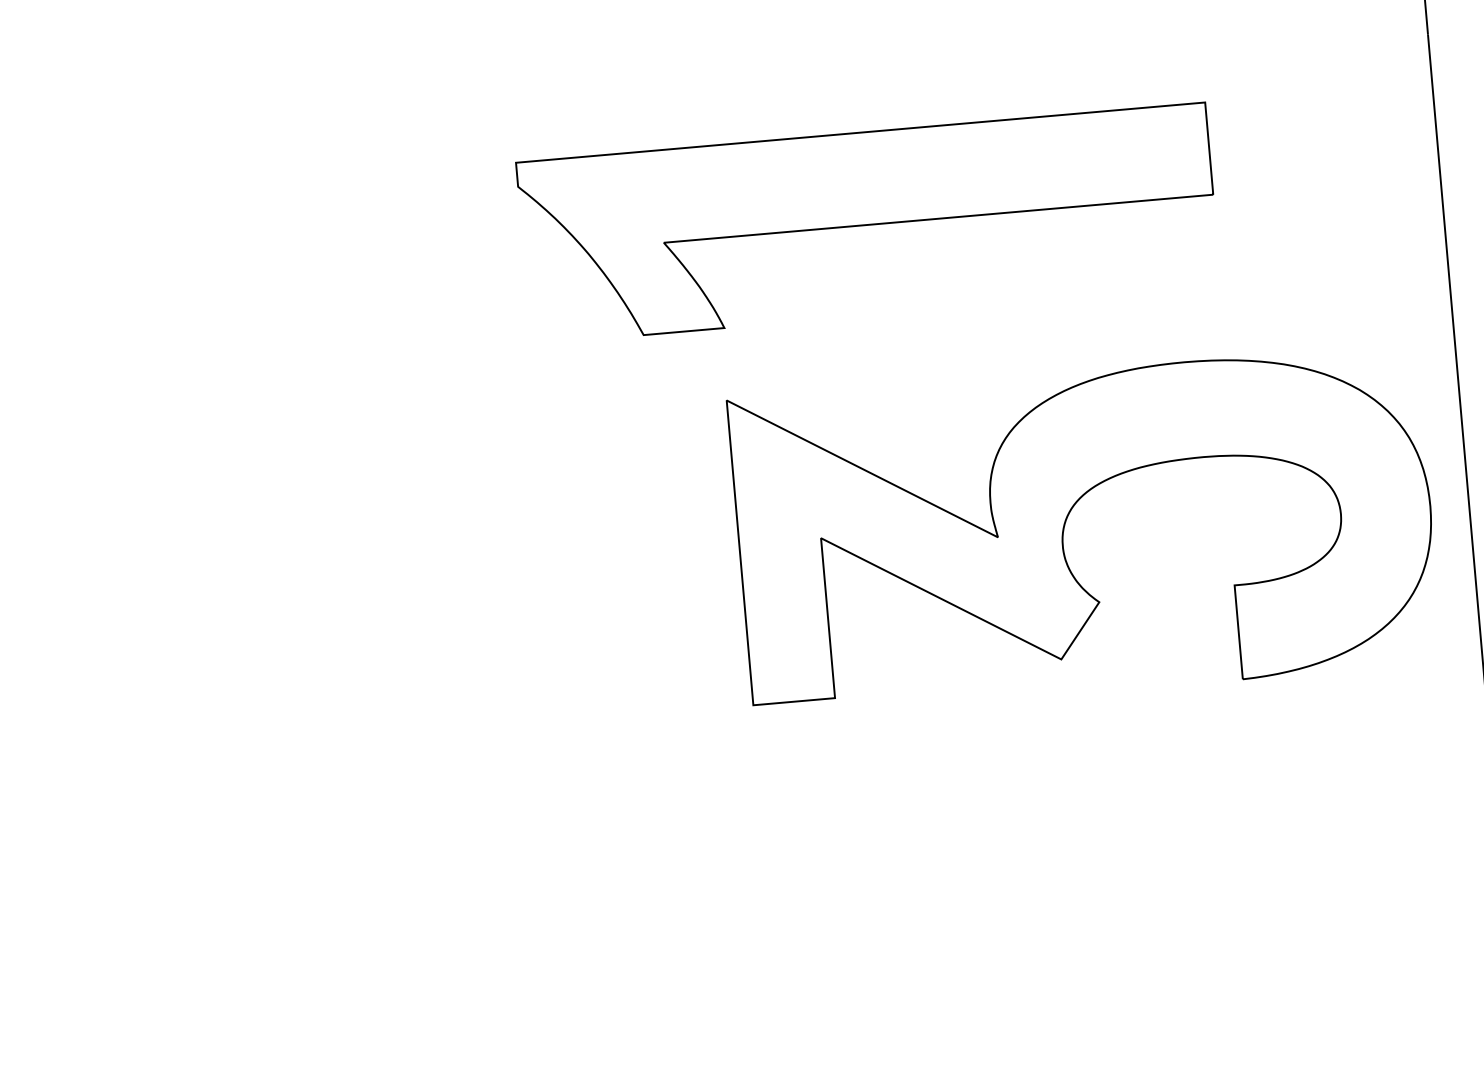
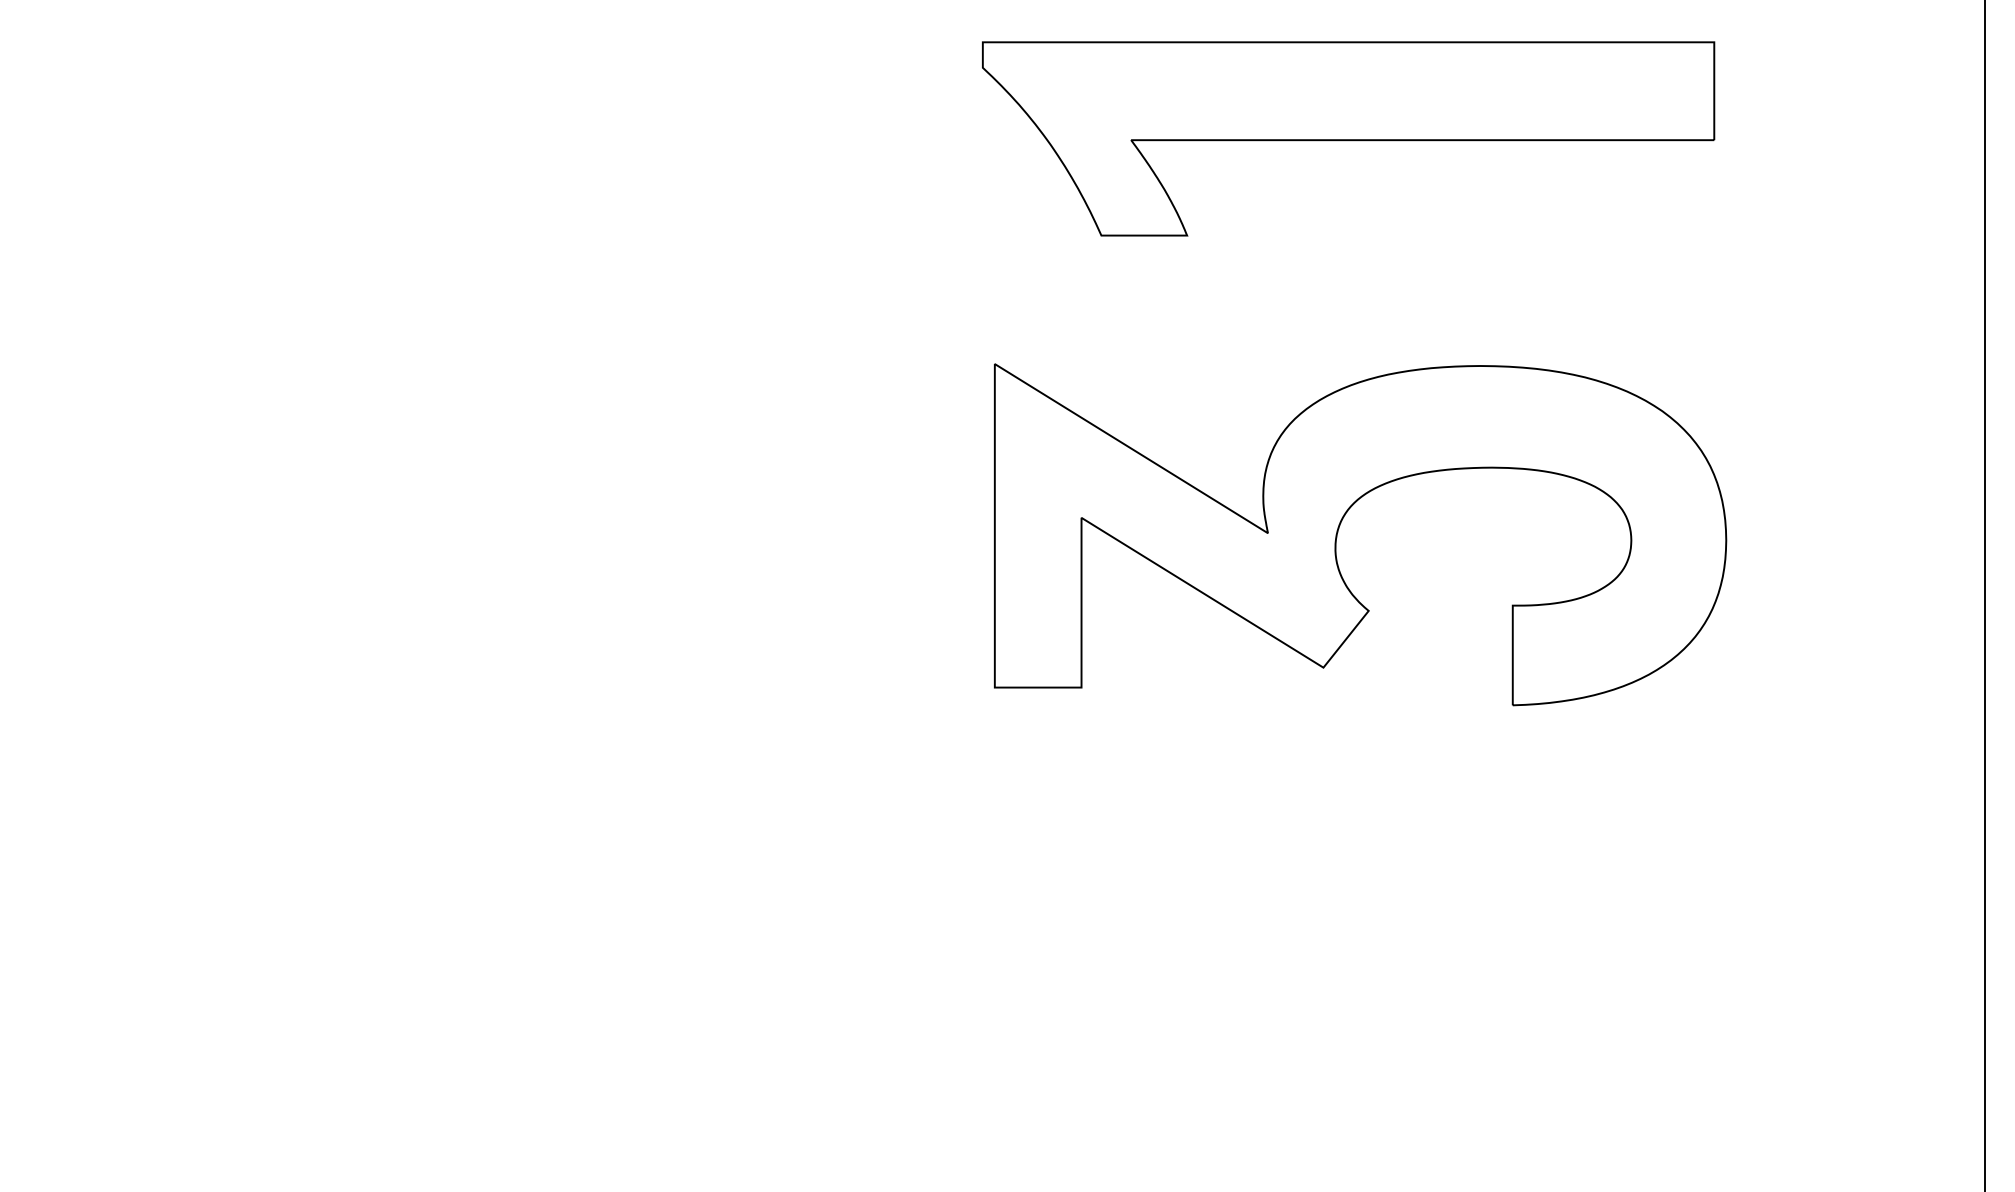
part: (868, 223) -> (1348, 138), moved
part: (1065, 526) -> (1339, 528), moved

